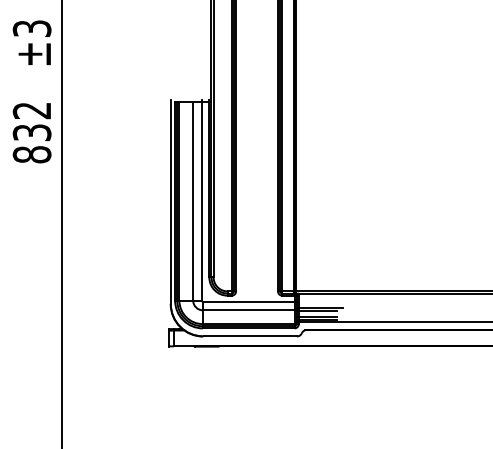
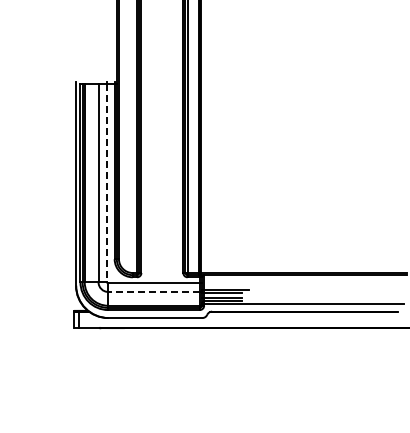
line: (201, 202) -> (106, 184), solid -> dashed
line: (248, 310) -> (153, 292), solid -> dashed

